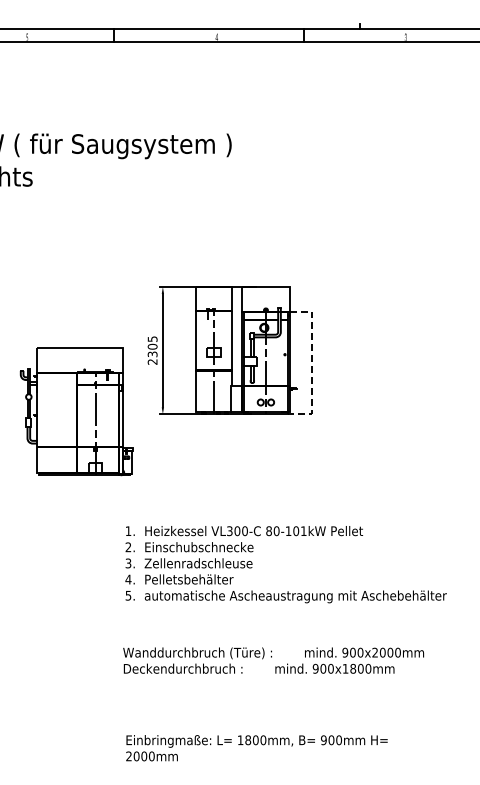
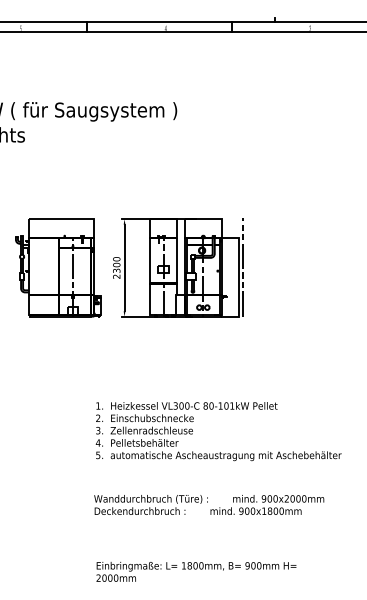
text: (152, 339) -> (116, 259), 2305 -> 2300
line: (317, 349) -> (242, 267), added
line: (312, 363) -> (238, 277), dashed -> solid
part: (76, 411) -> (58, 267), moved

